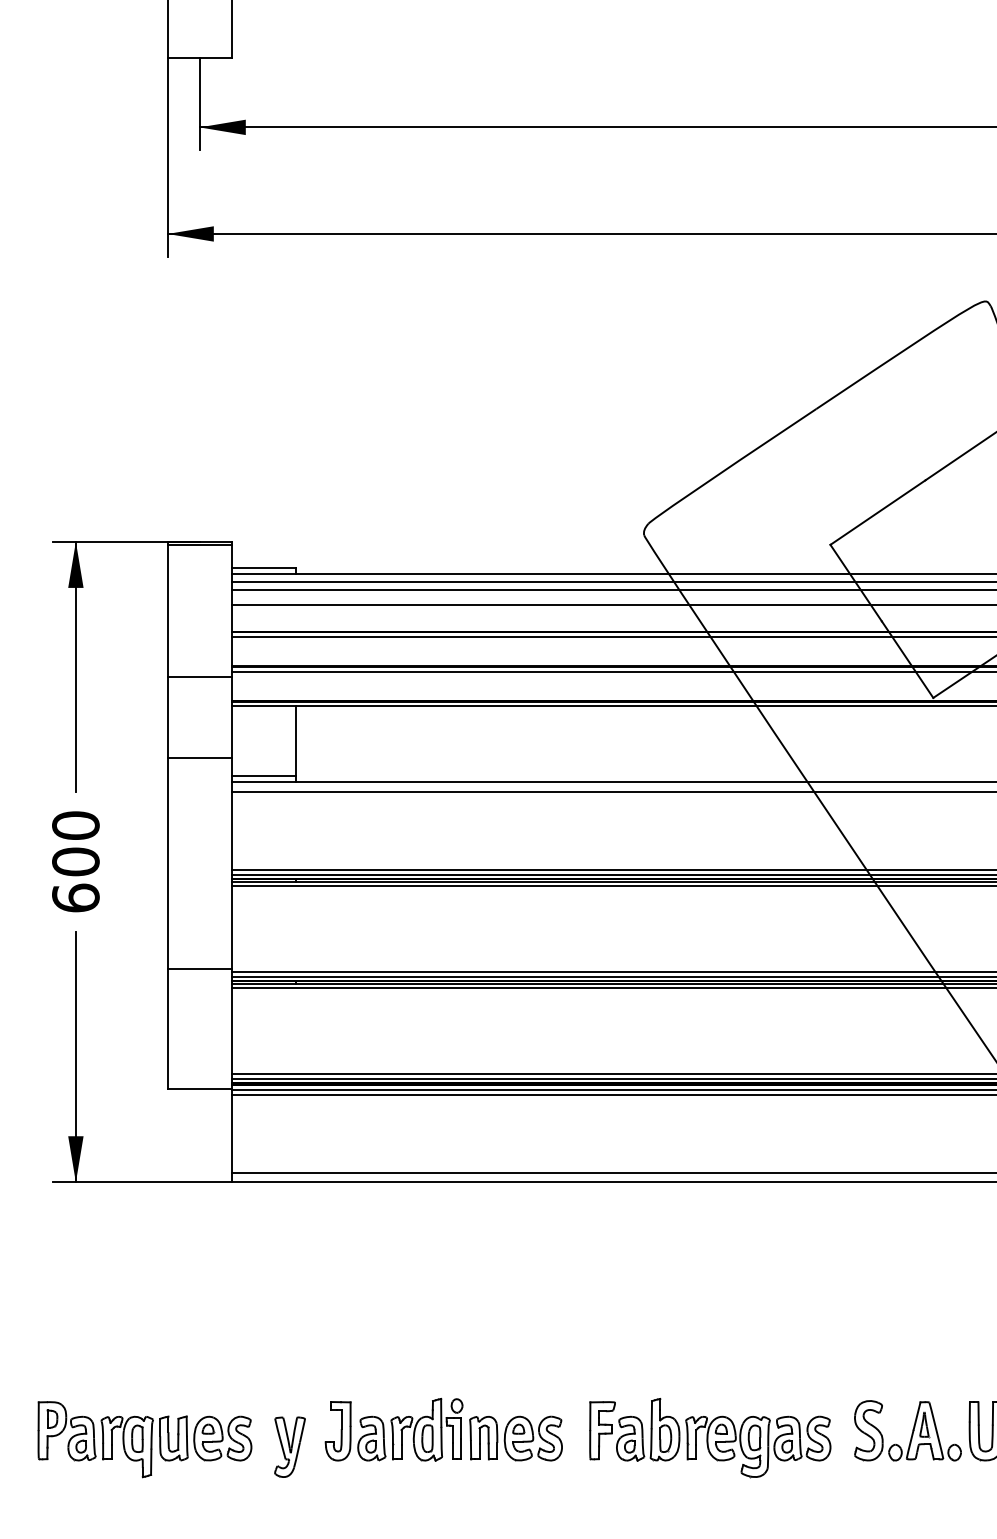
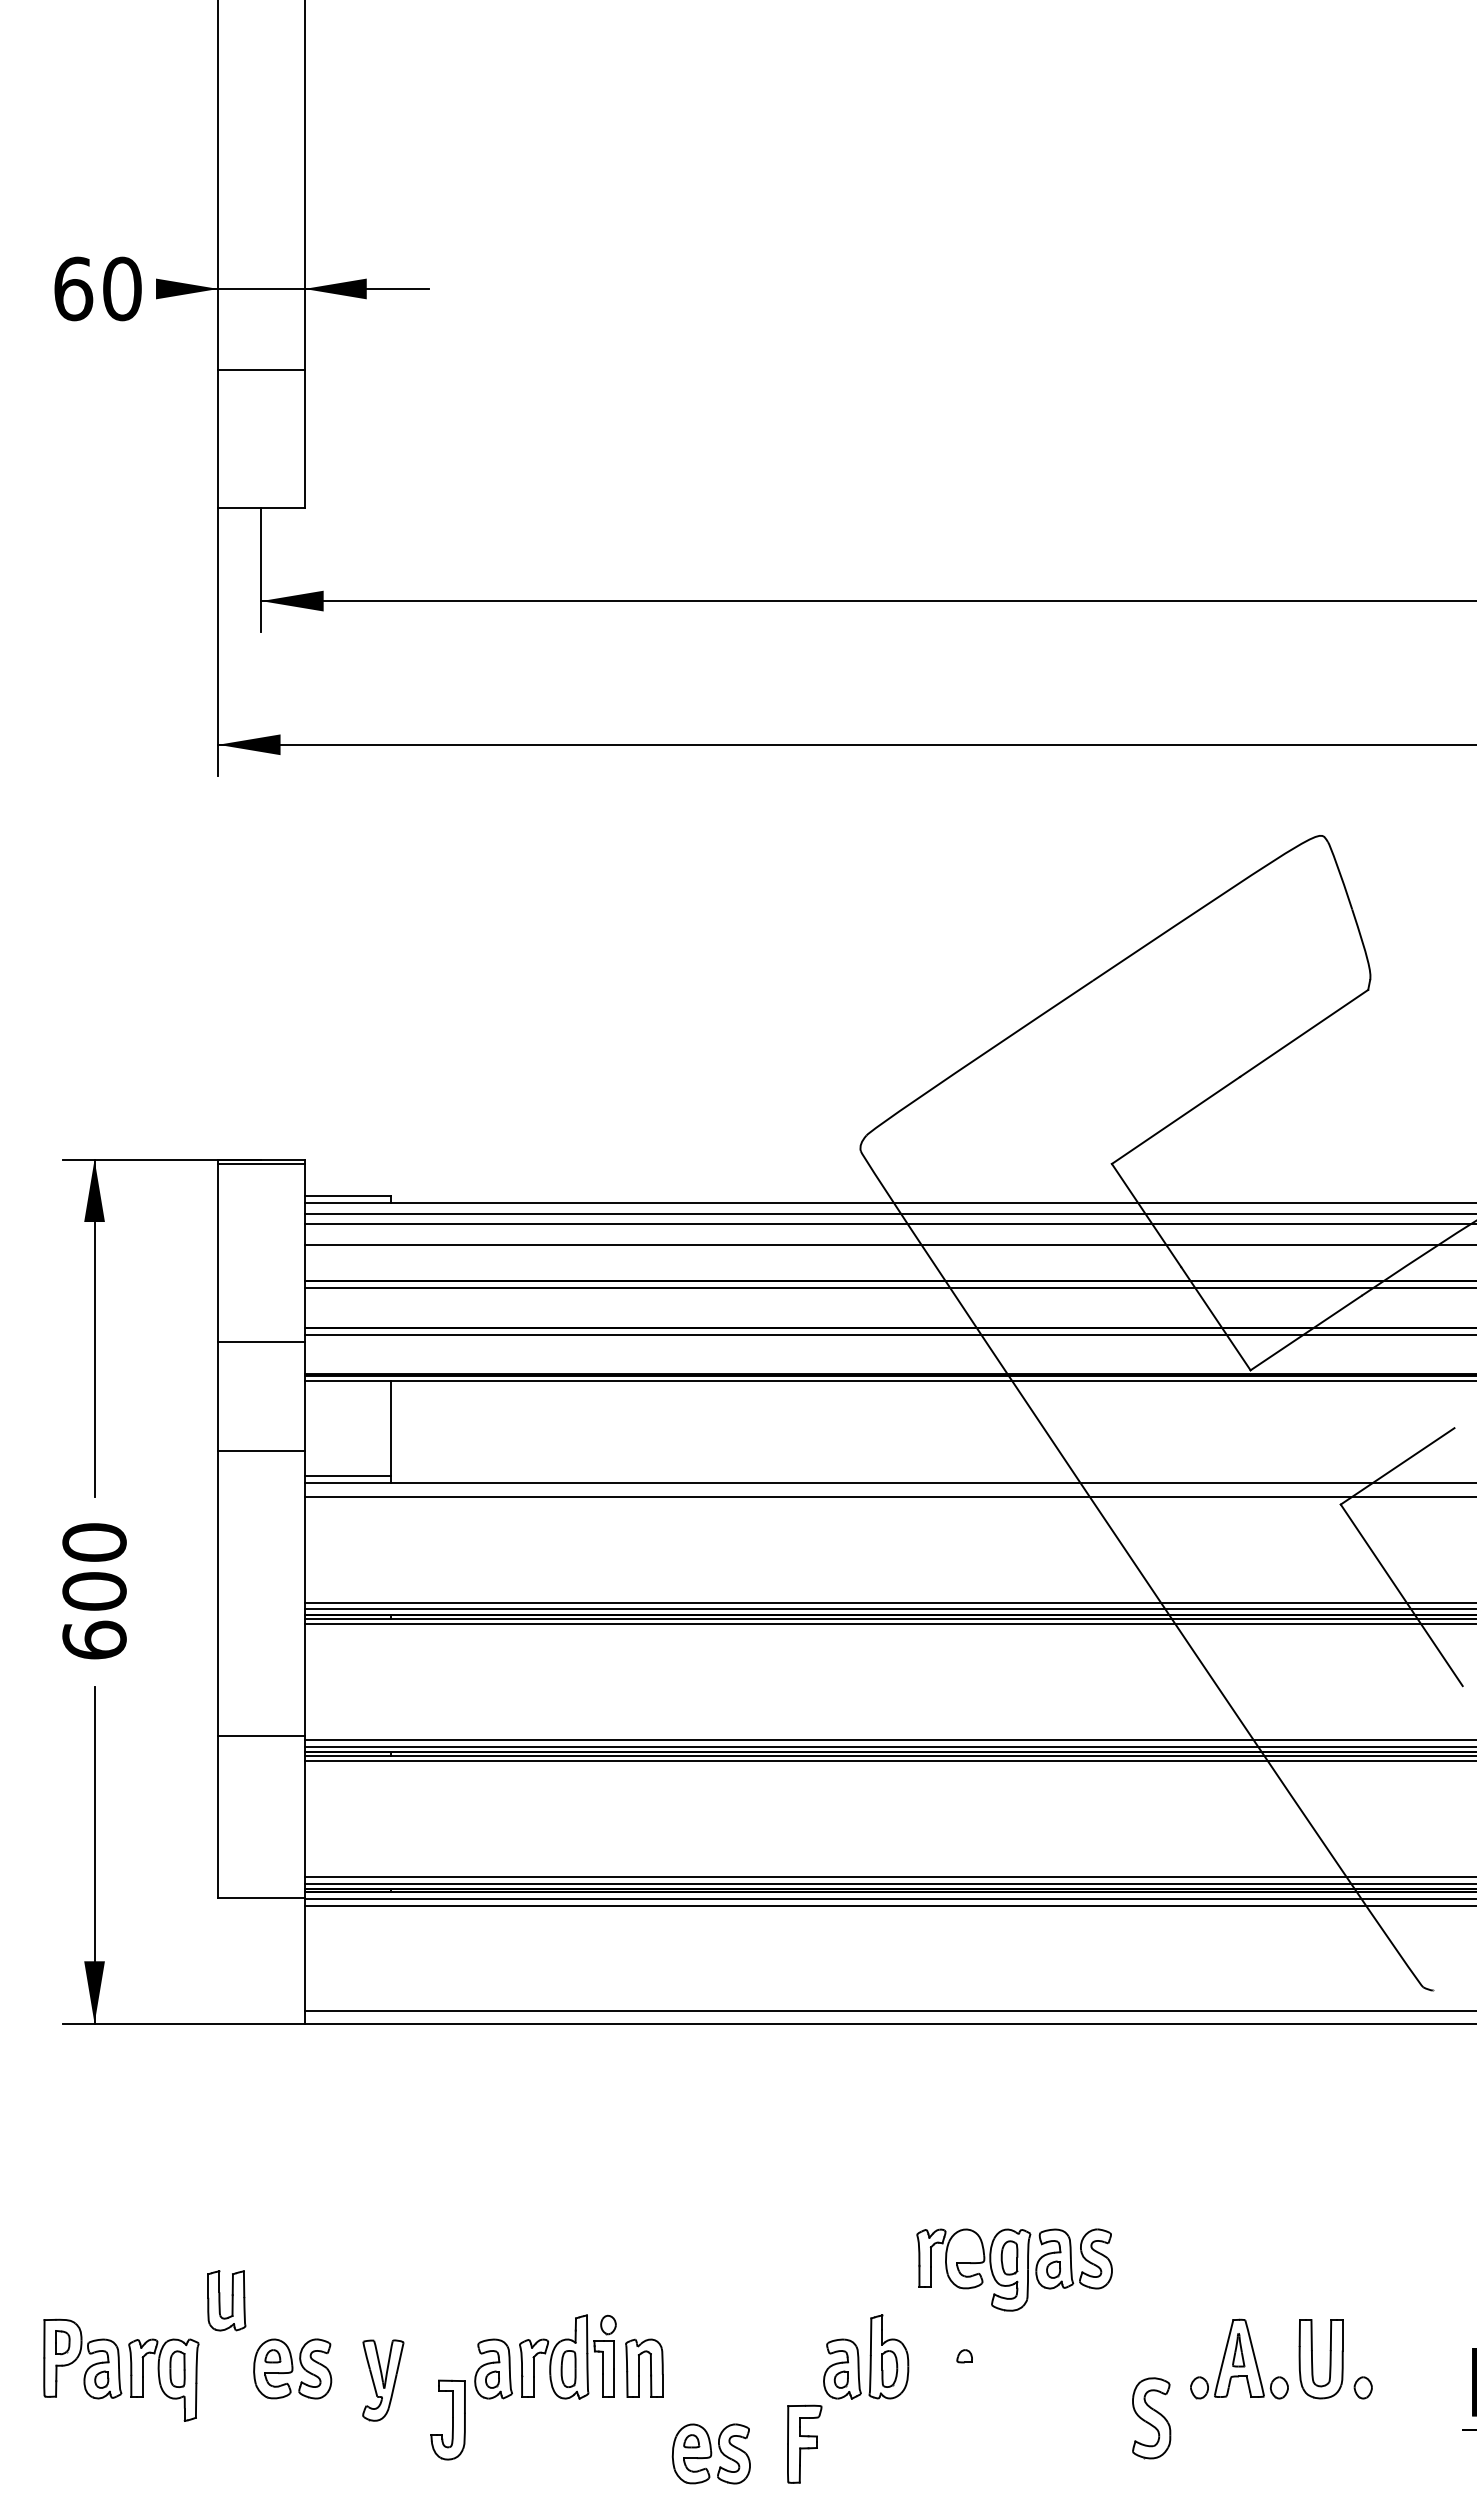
part: (337, 1430) -> (447, 2419), moved
part: (602, 1430) -> (804, 2443), moved
part: (868, 1430) -> (1151, 2418), moved
part: (173, 1438) -> (226, 2300), moved
part: (532, 1438) -> (710, 2453), moved
part: (758, 1446) -> (1014, 2269), moved

